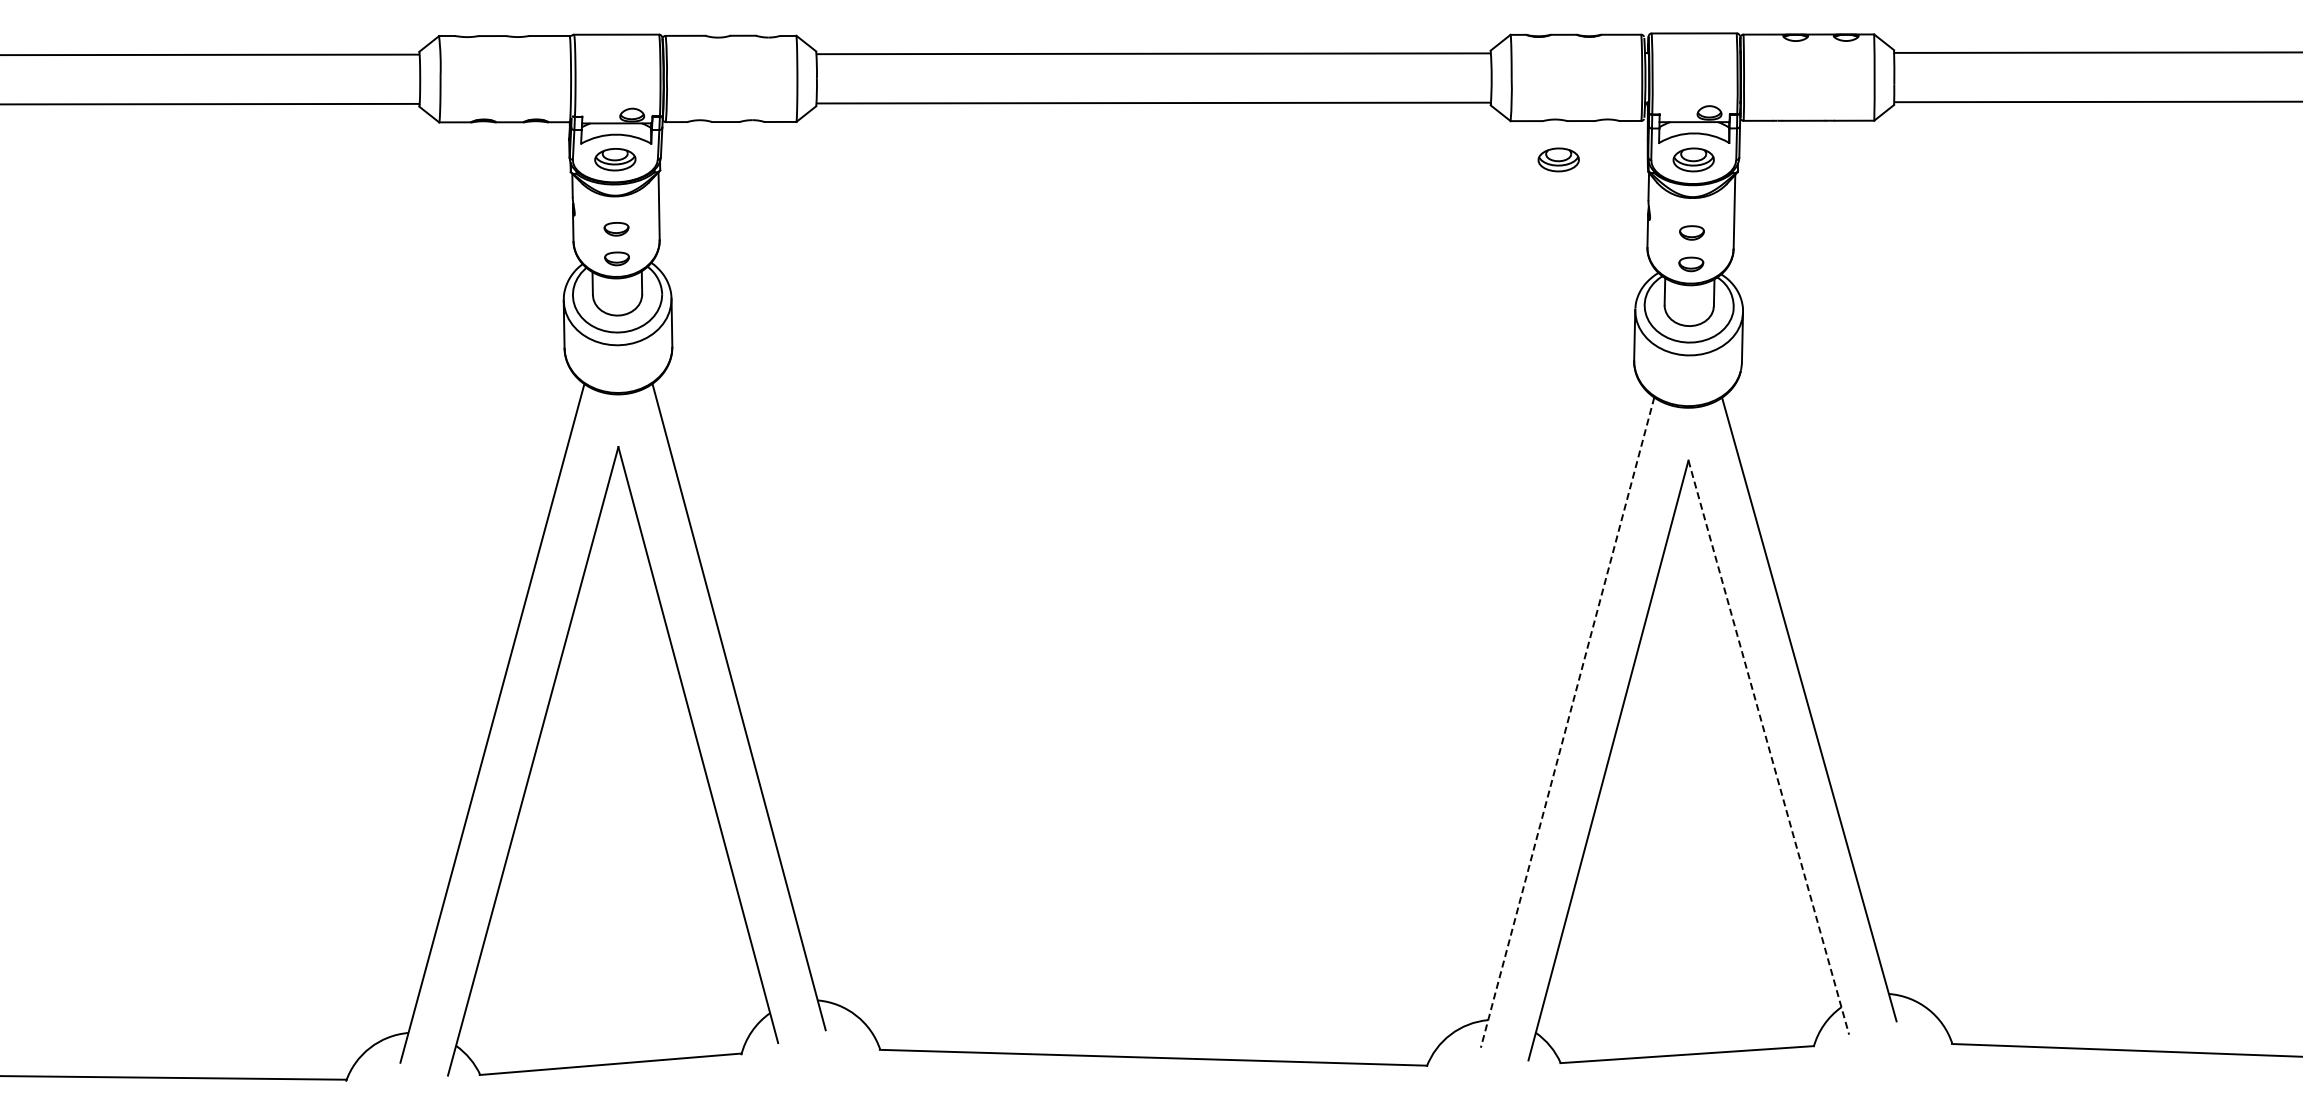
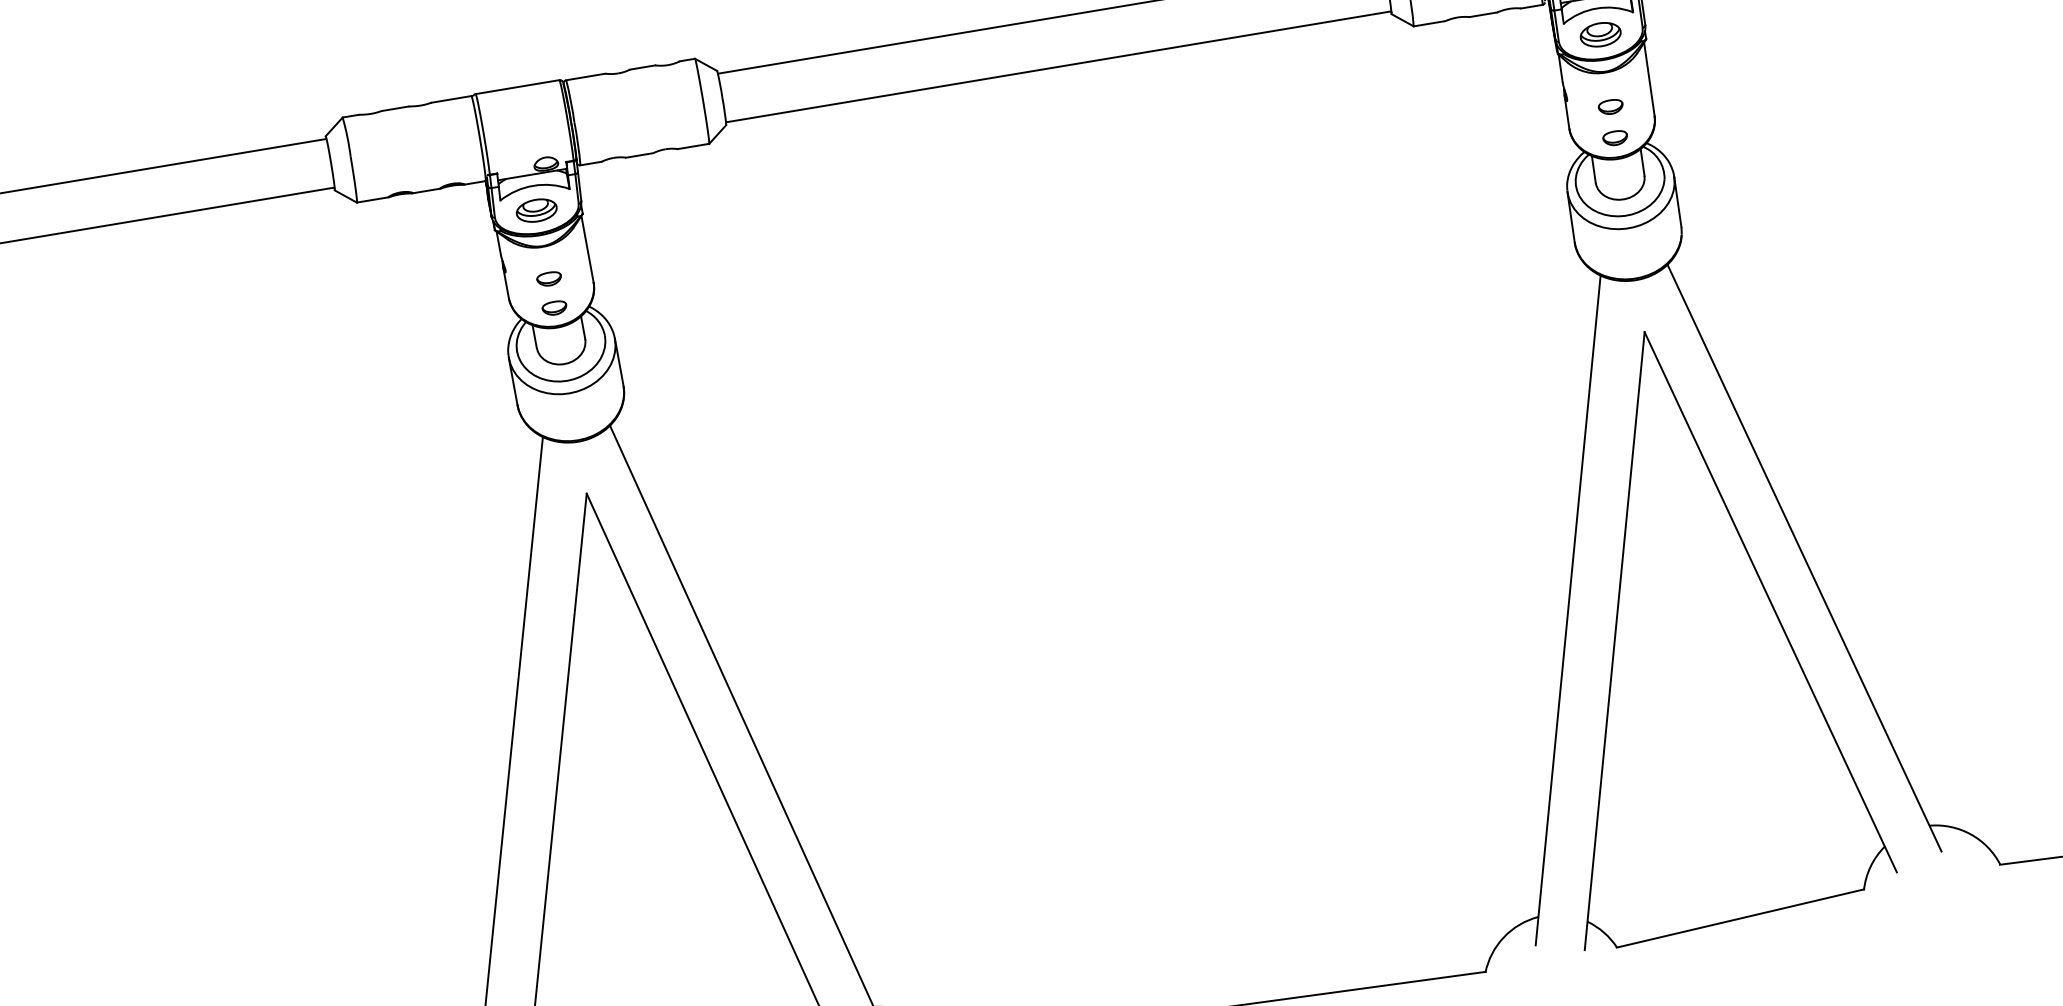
part: (1558, 159) -> (1467, 56), removed
line: (1567, 722) -> (1568, 610), dashed -> solid
line: (1768, 748) -> (1770, 603), dashed -> solid

